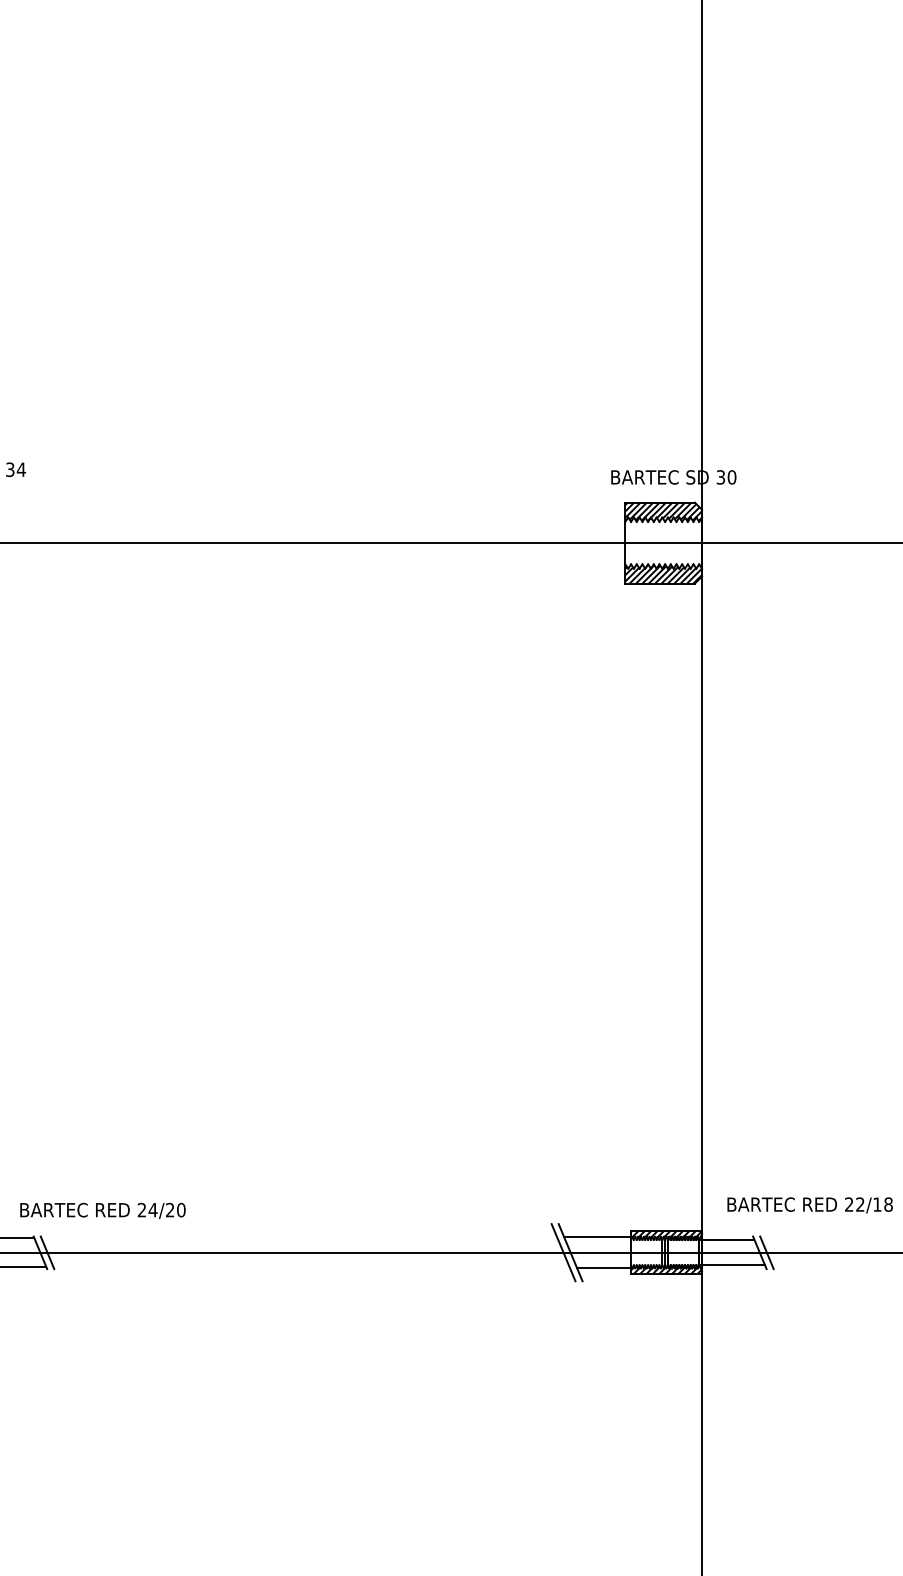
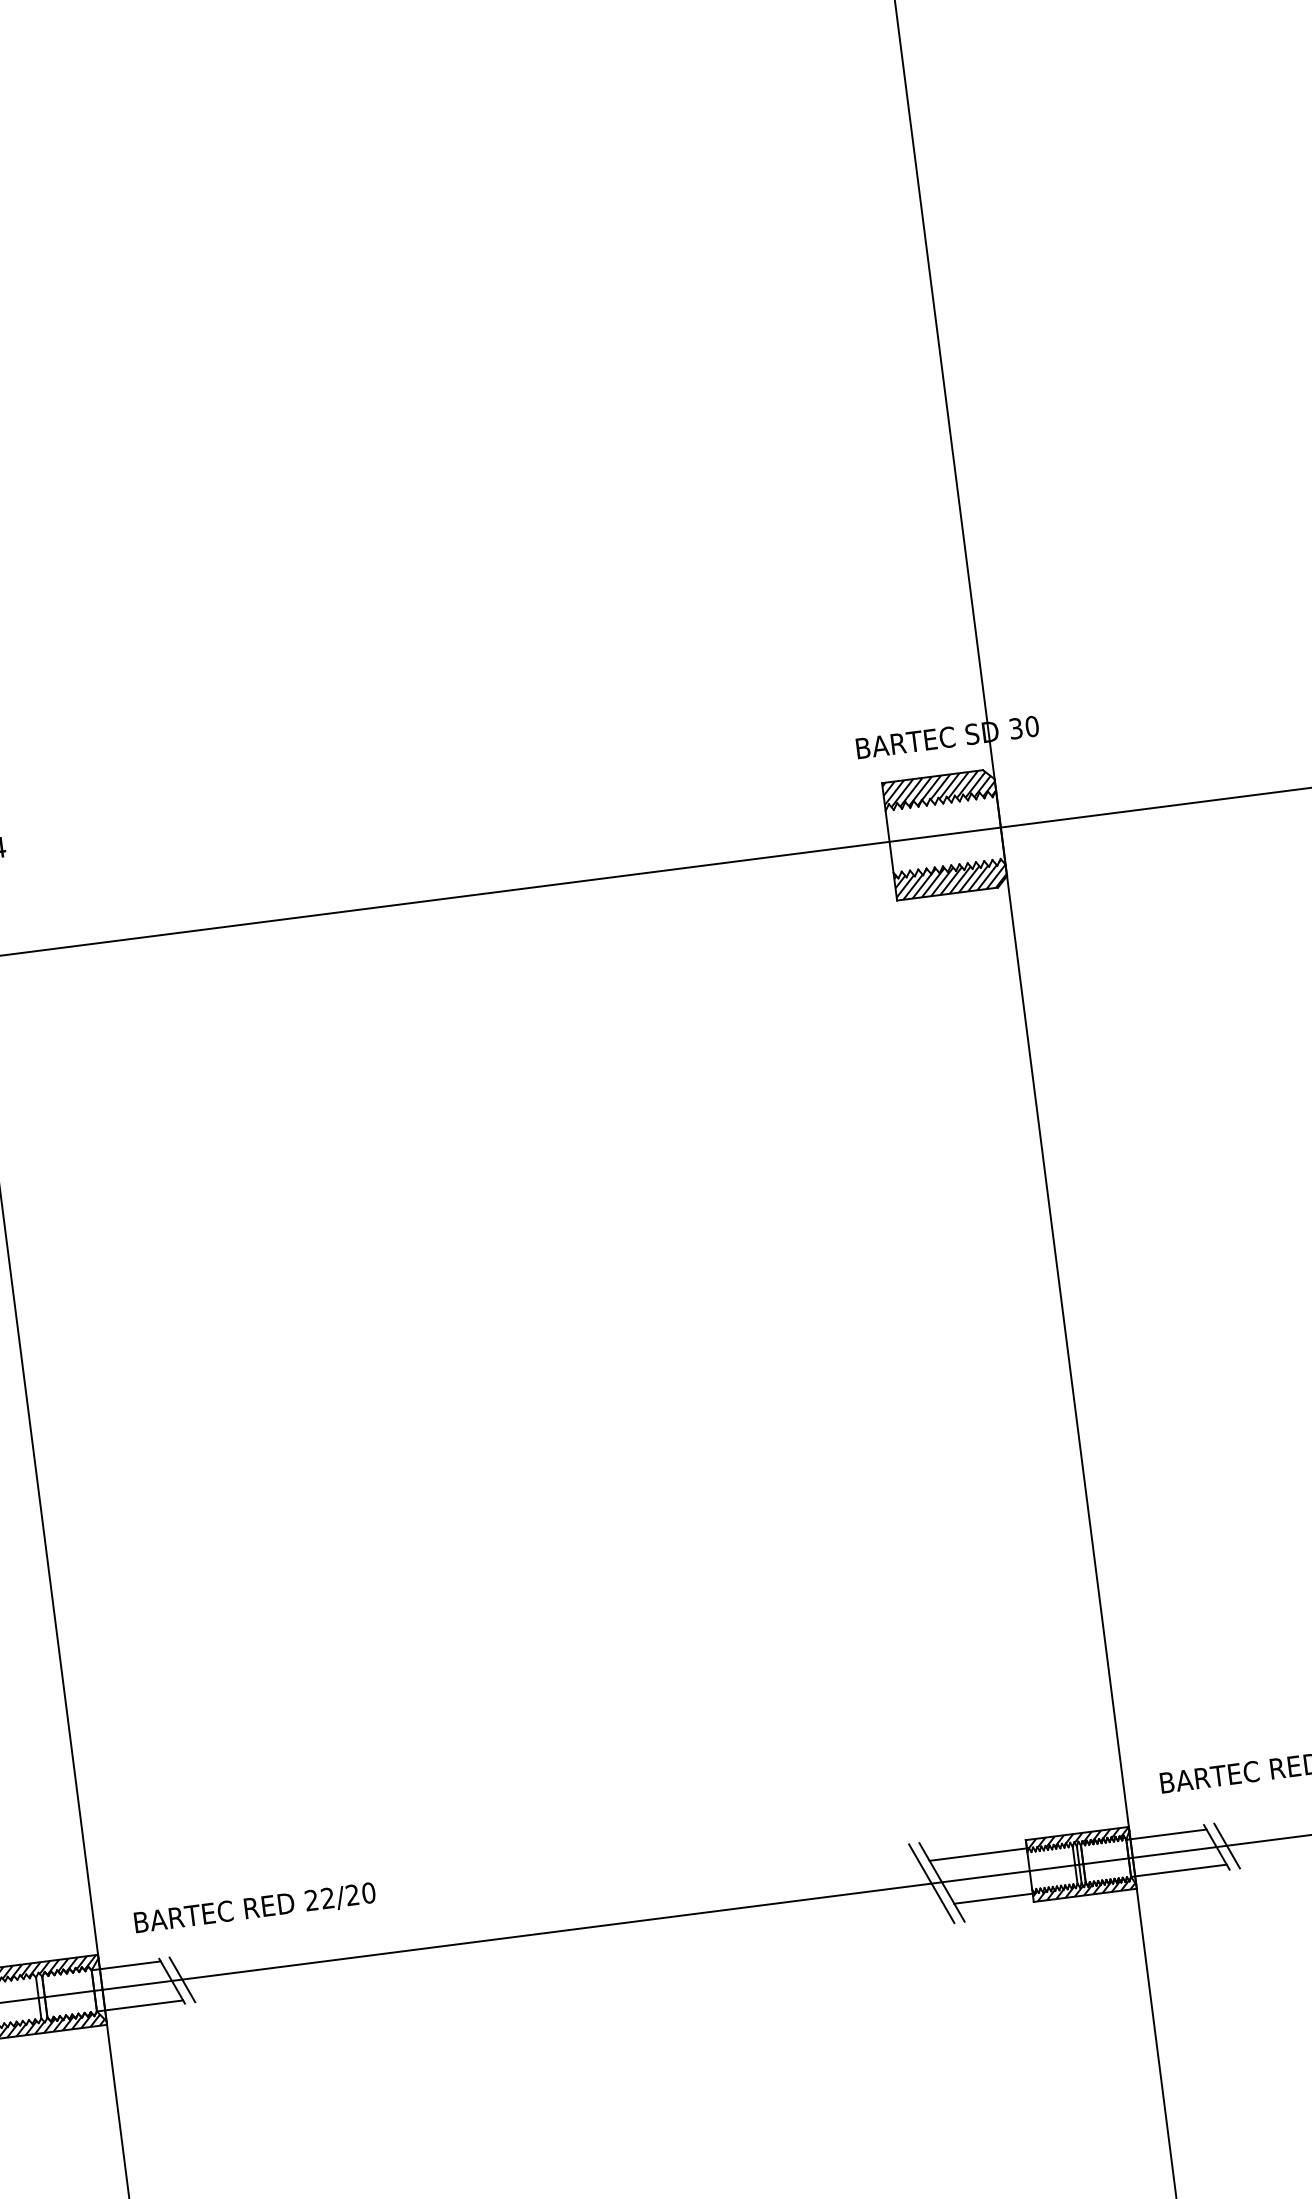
text: (152, 1209) -> (326, 1897), 24/20 -> 22/20

